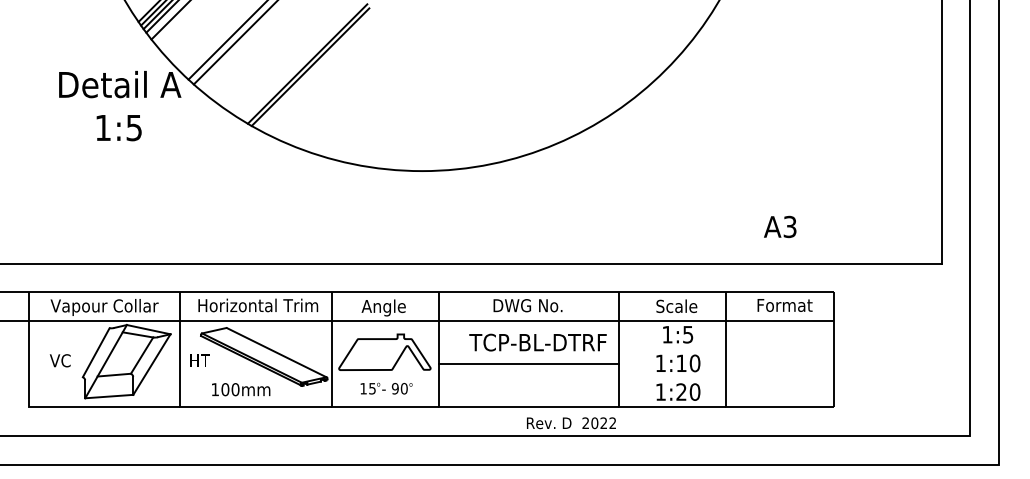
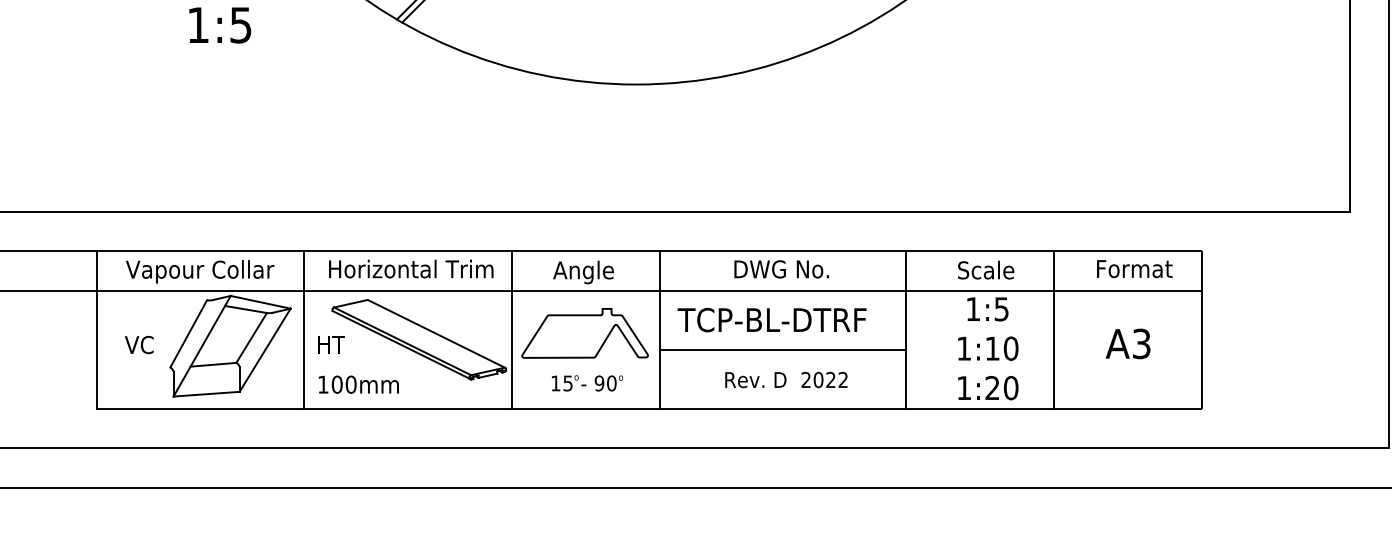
text: (780, 226) -> (1128, 343), moved
text: (537, 342) -> (771, 319), moved
text: (241, 389) -> (359, 384), moved
text: (571, 423) -> (786, 380), moved

